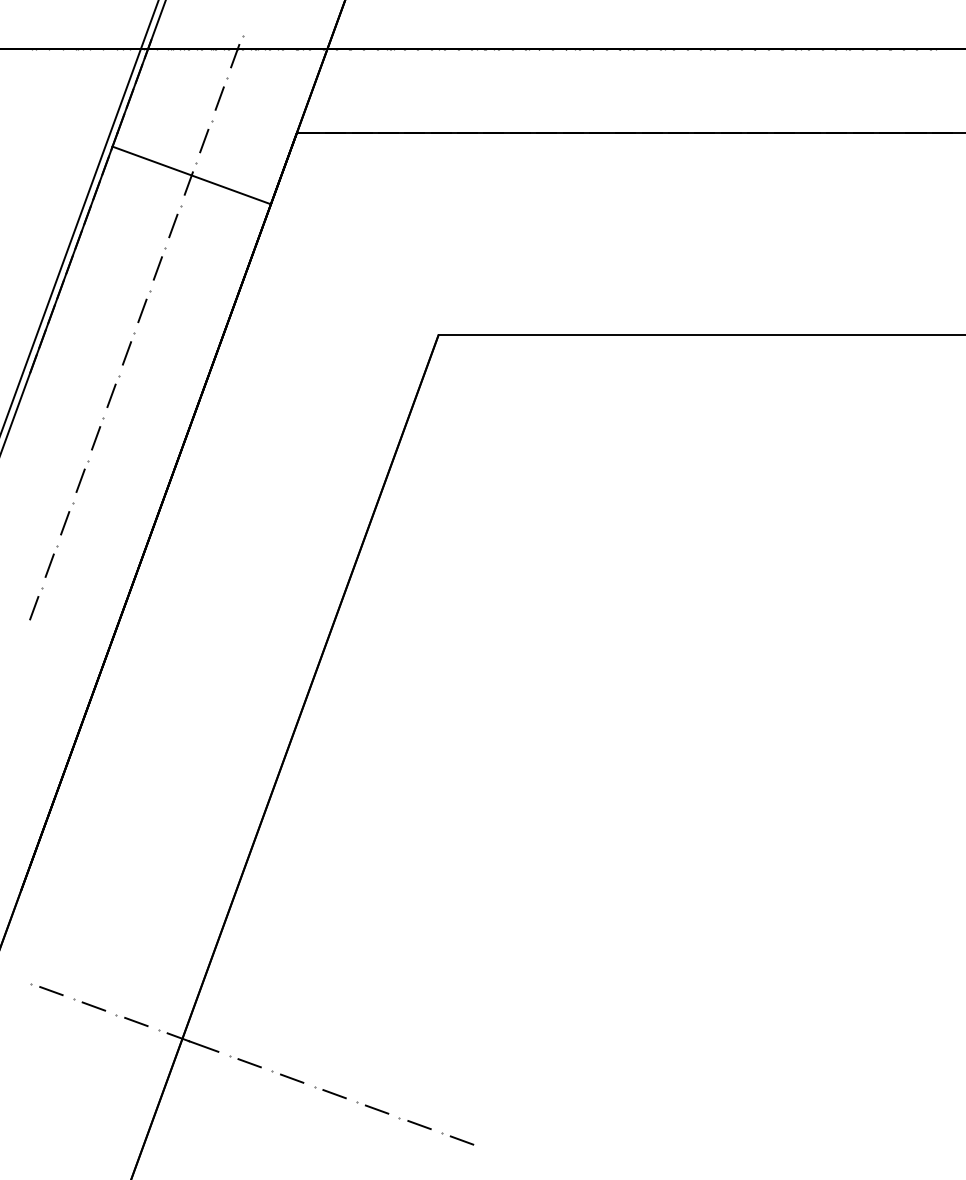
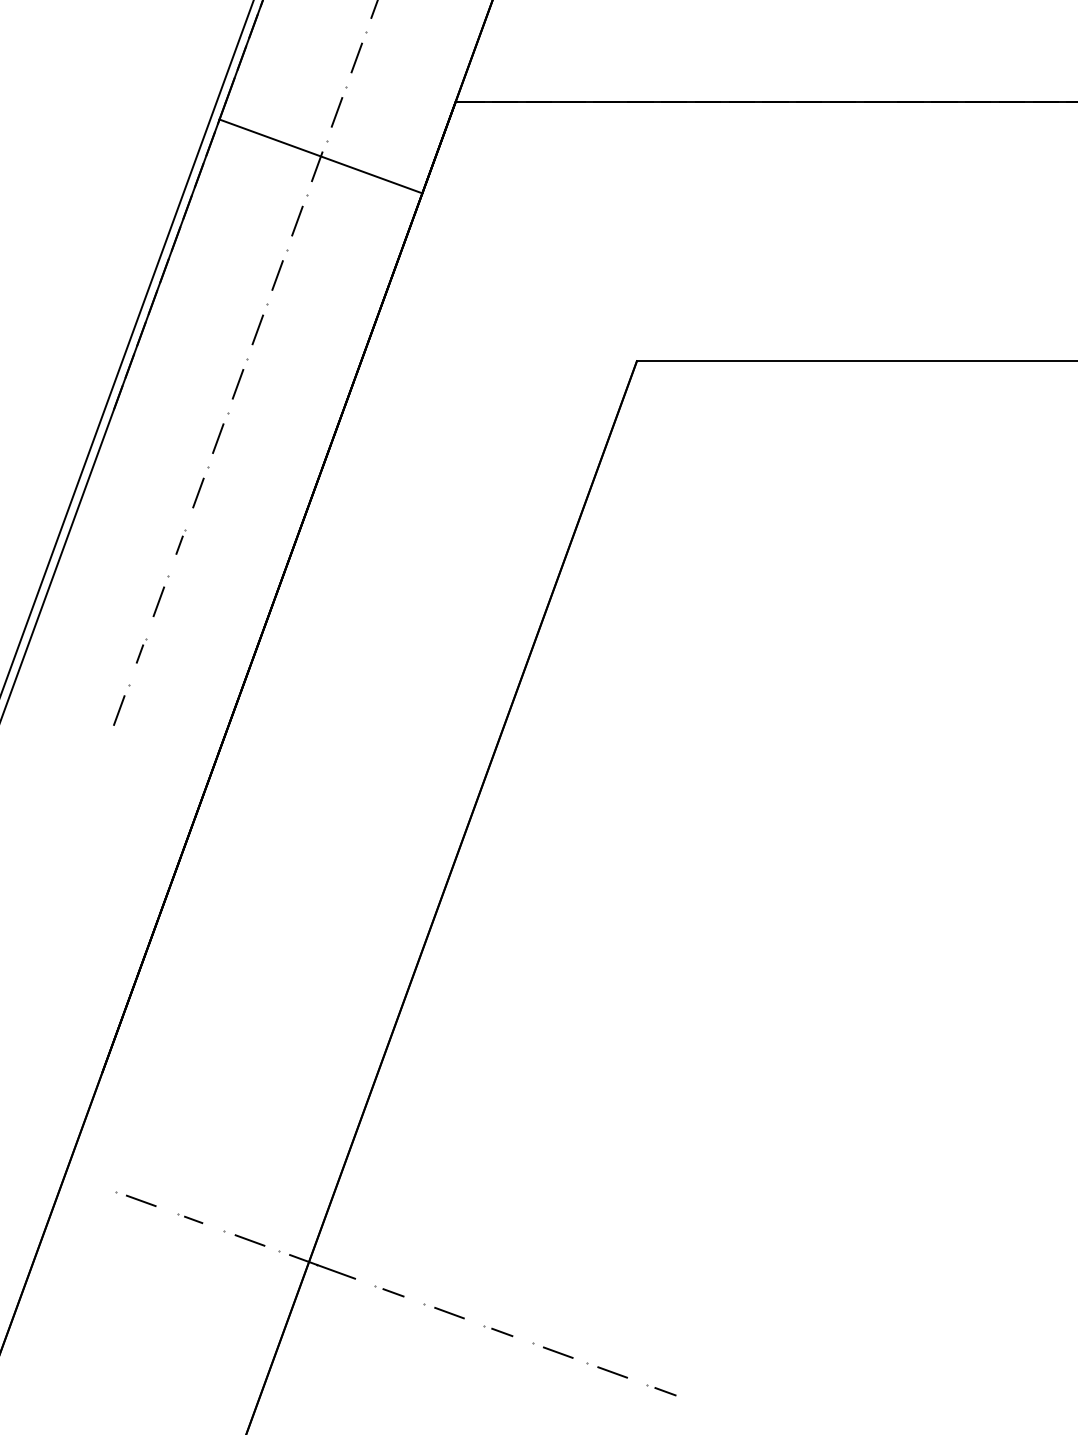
part: (82, 476) -> (181, 541), size x0.6
part: (51, 561) -> (141, 650), size x0.6
part: (89, 1004) -> (190, 1218), size x0.6
part: (245, 1061) -> (389, 1291), size x0.7
part: (330, 1092) -> (498, 1330), size x0.7
part: (457, 1138) -> (661, 1389), size x0.7

